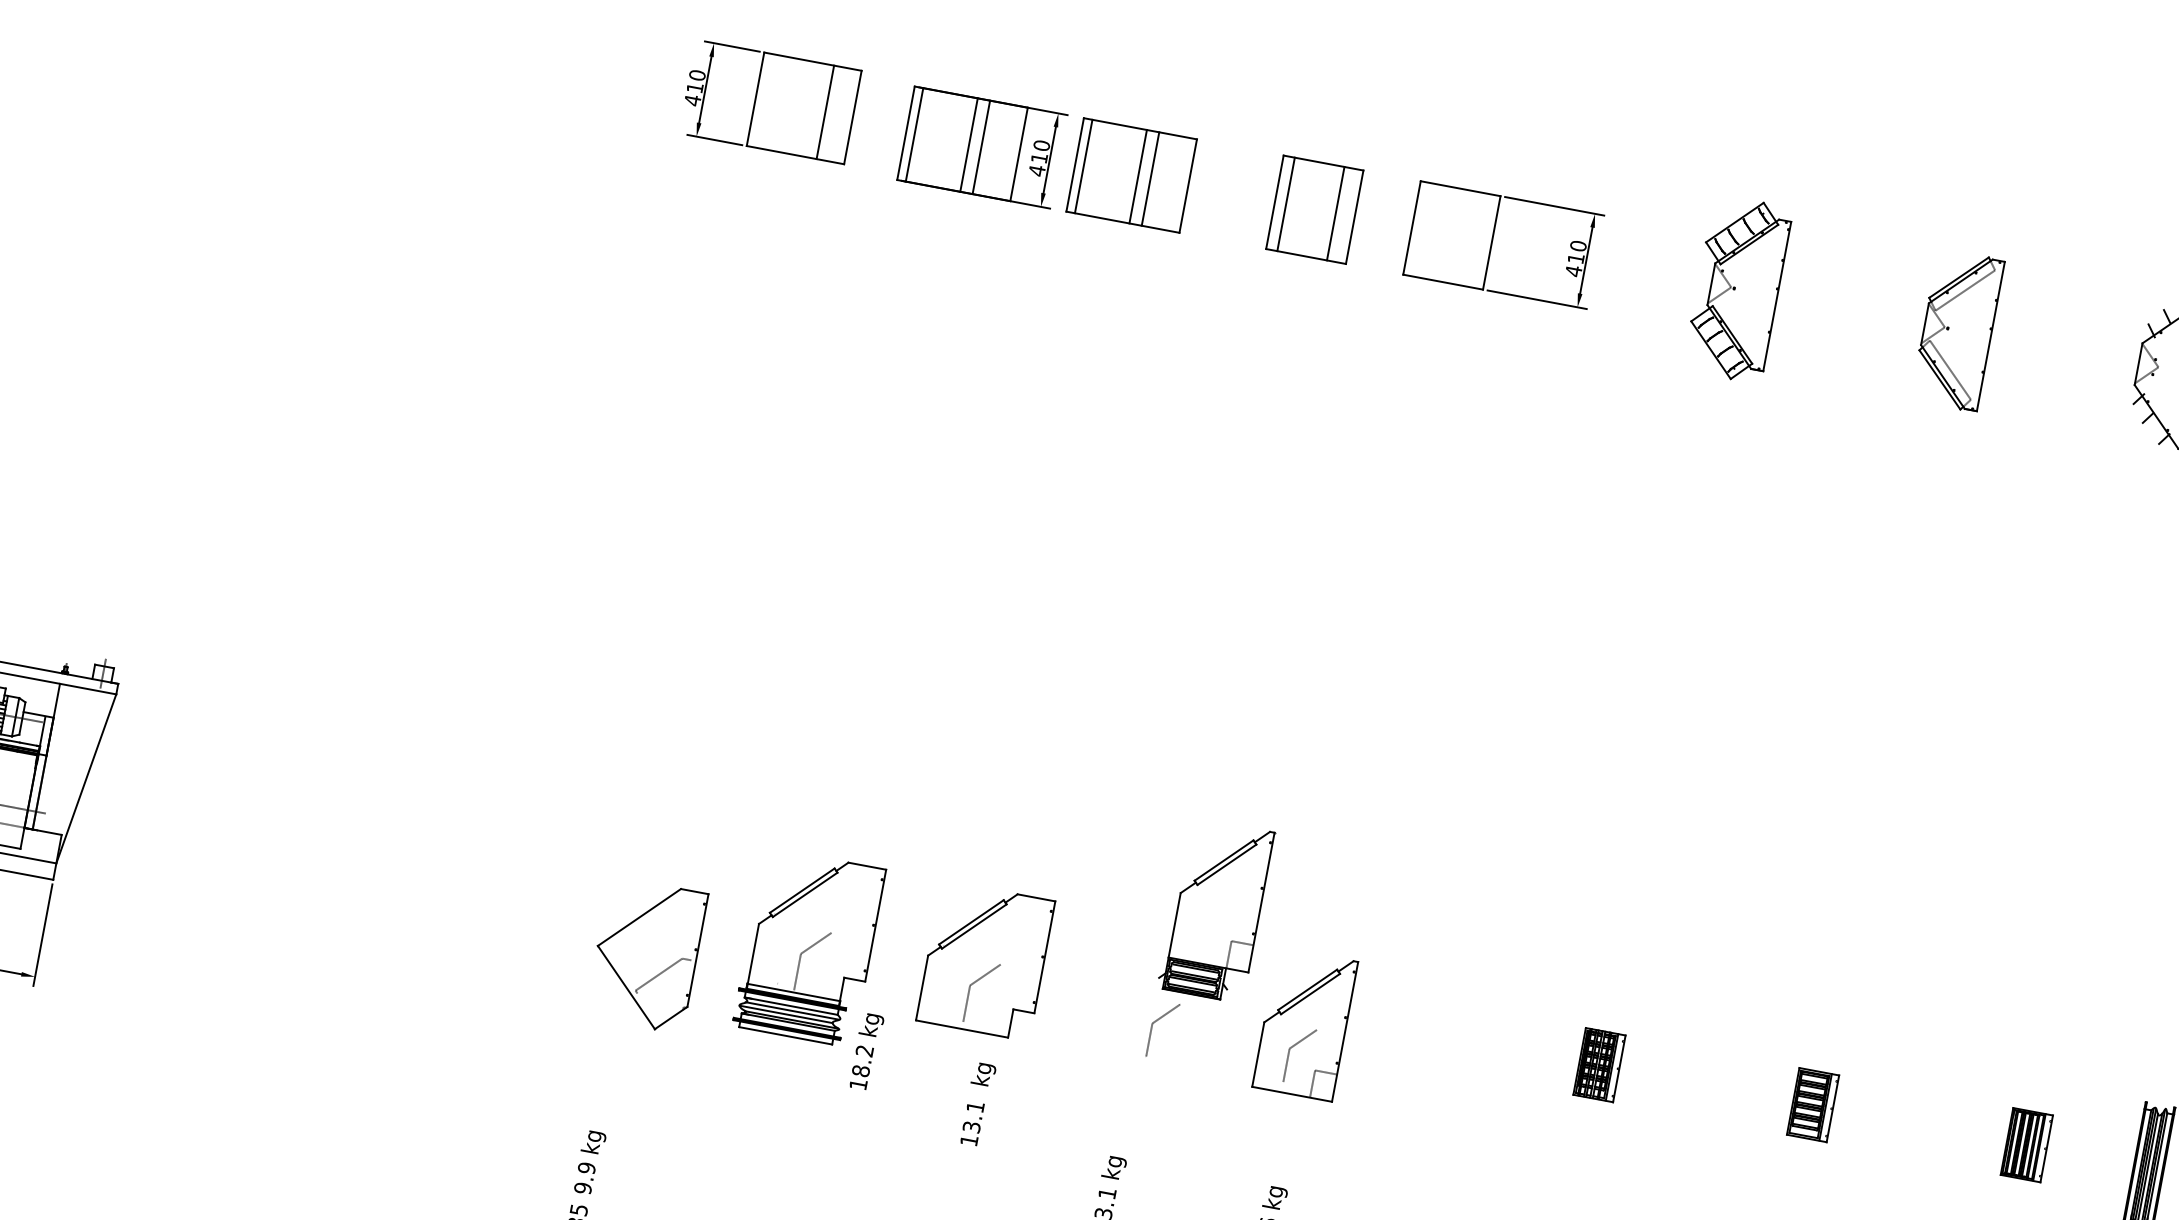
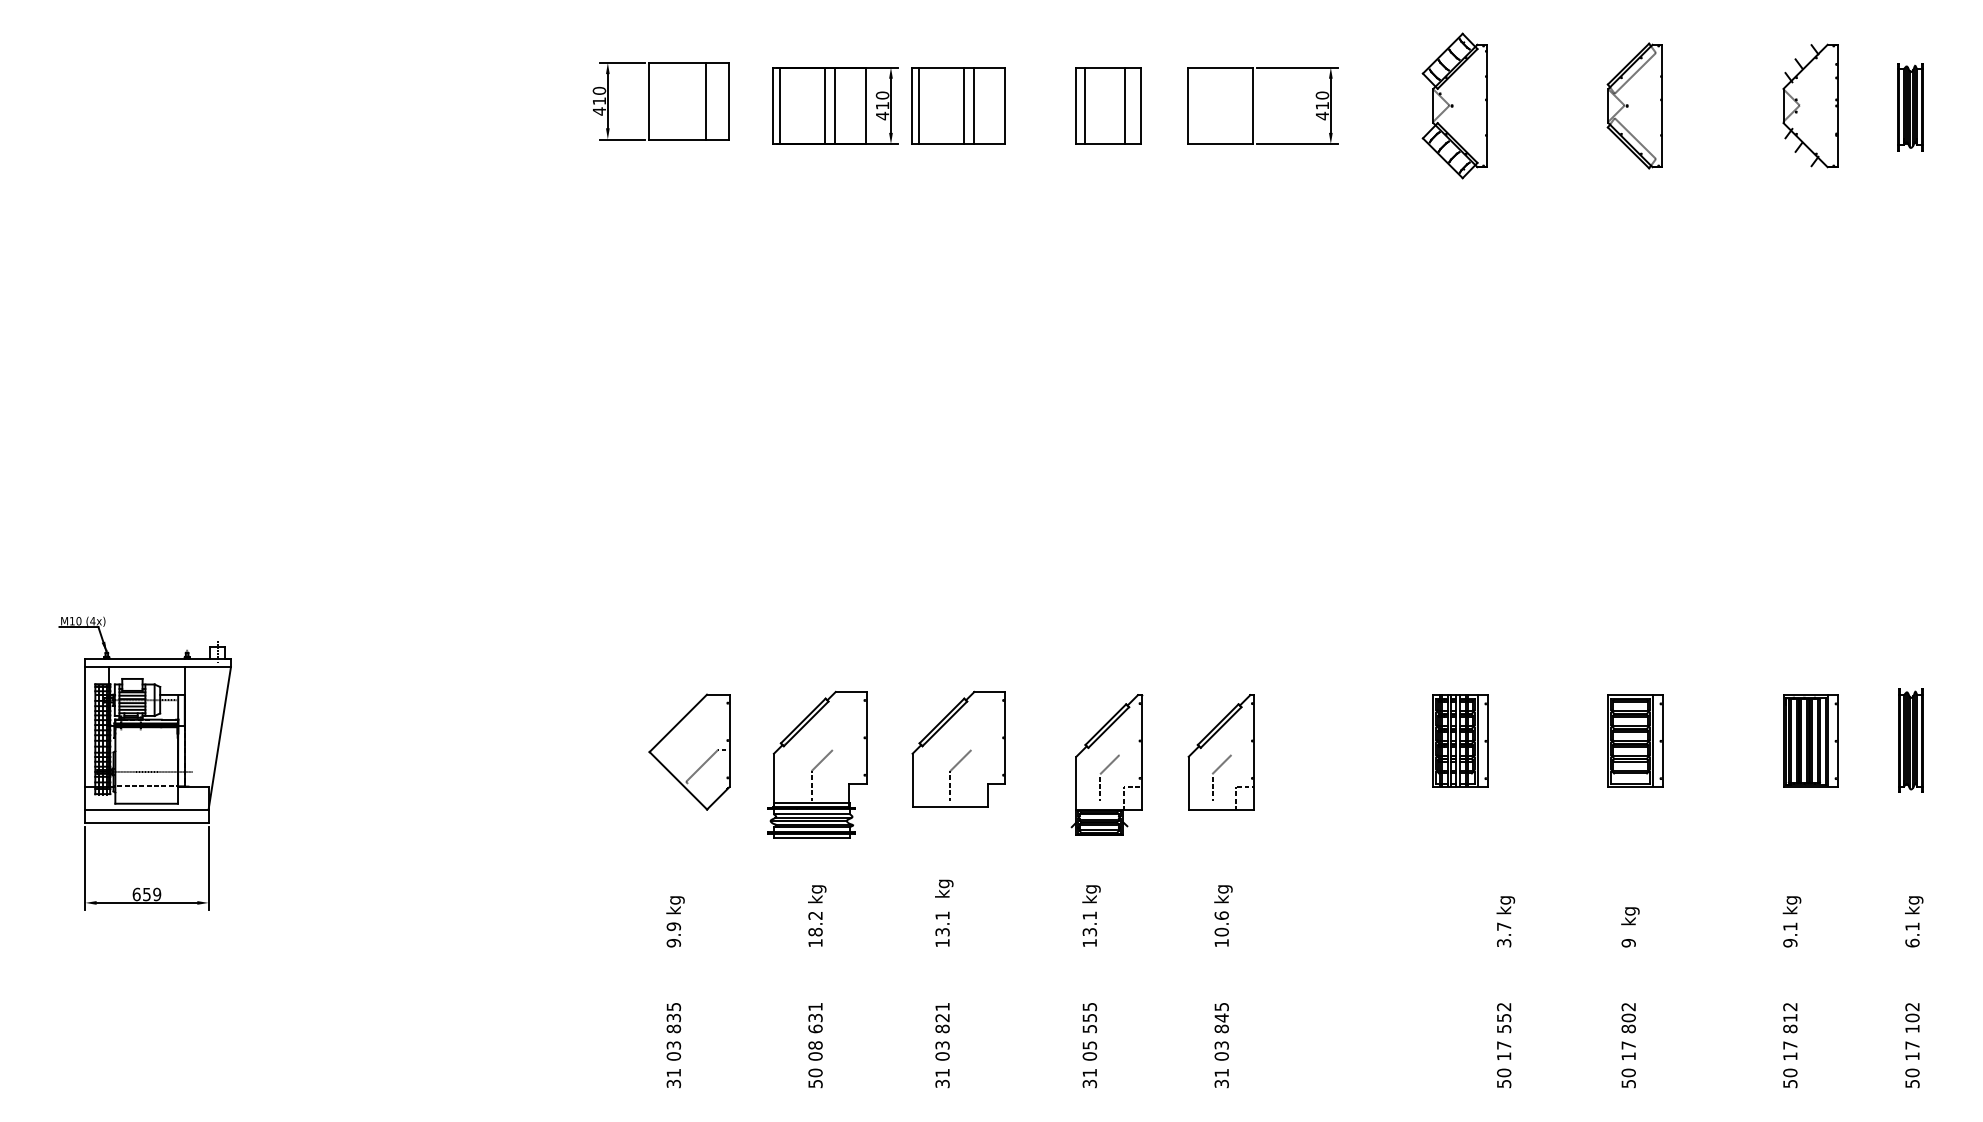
part: (1215, 909) -> (1106, 764), moved
part: (646, 954) -> (689, 751), moved
text: (867, 1051) -> (817, 915), moved
part: (1599, 1064) -> (1460, 740), size x1.67
text: (978, 1103) -> (944, 912), moved
part: (1813, 1104) -> (1635, 740), size x1.67
part: (2026, 1144) -> (1810, 740), size x1.67
text: (590, 1162) -> (675, 921), moved

